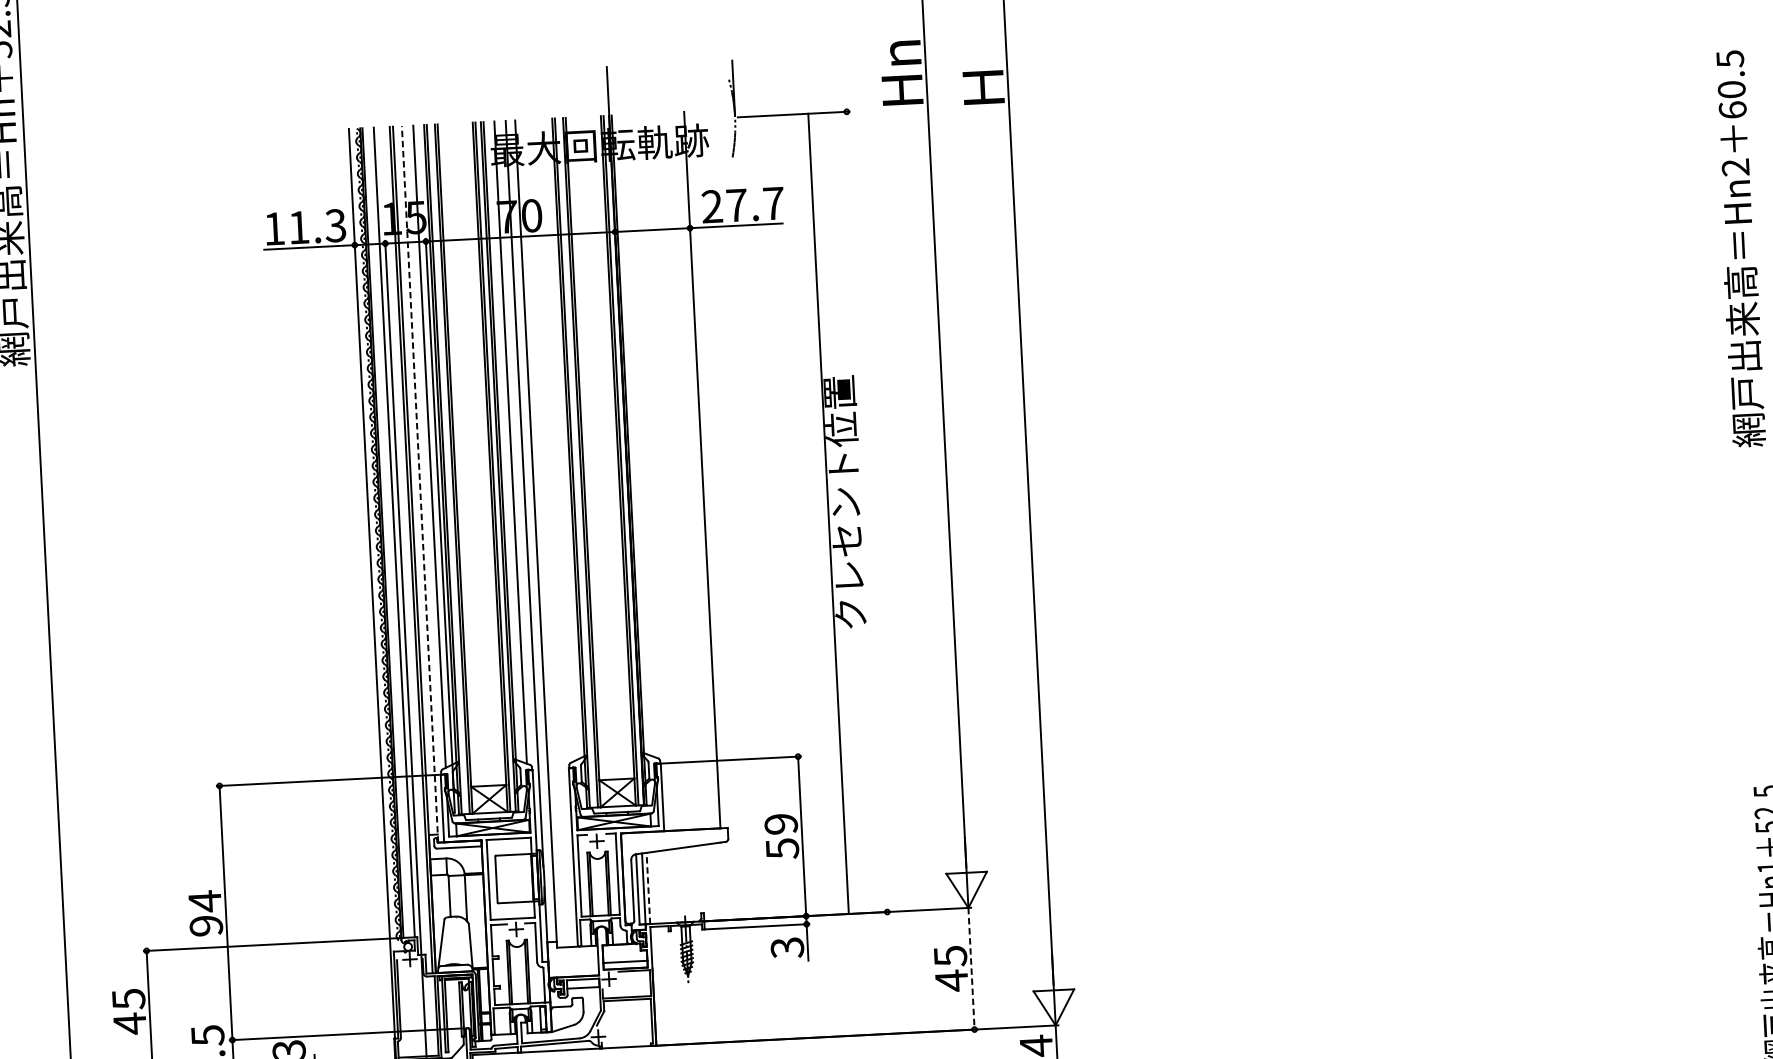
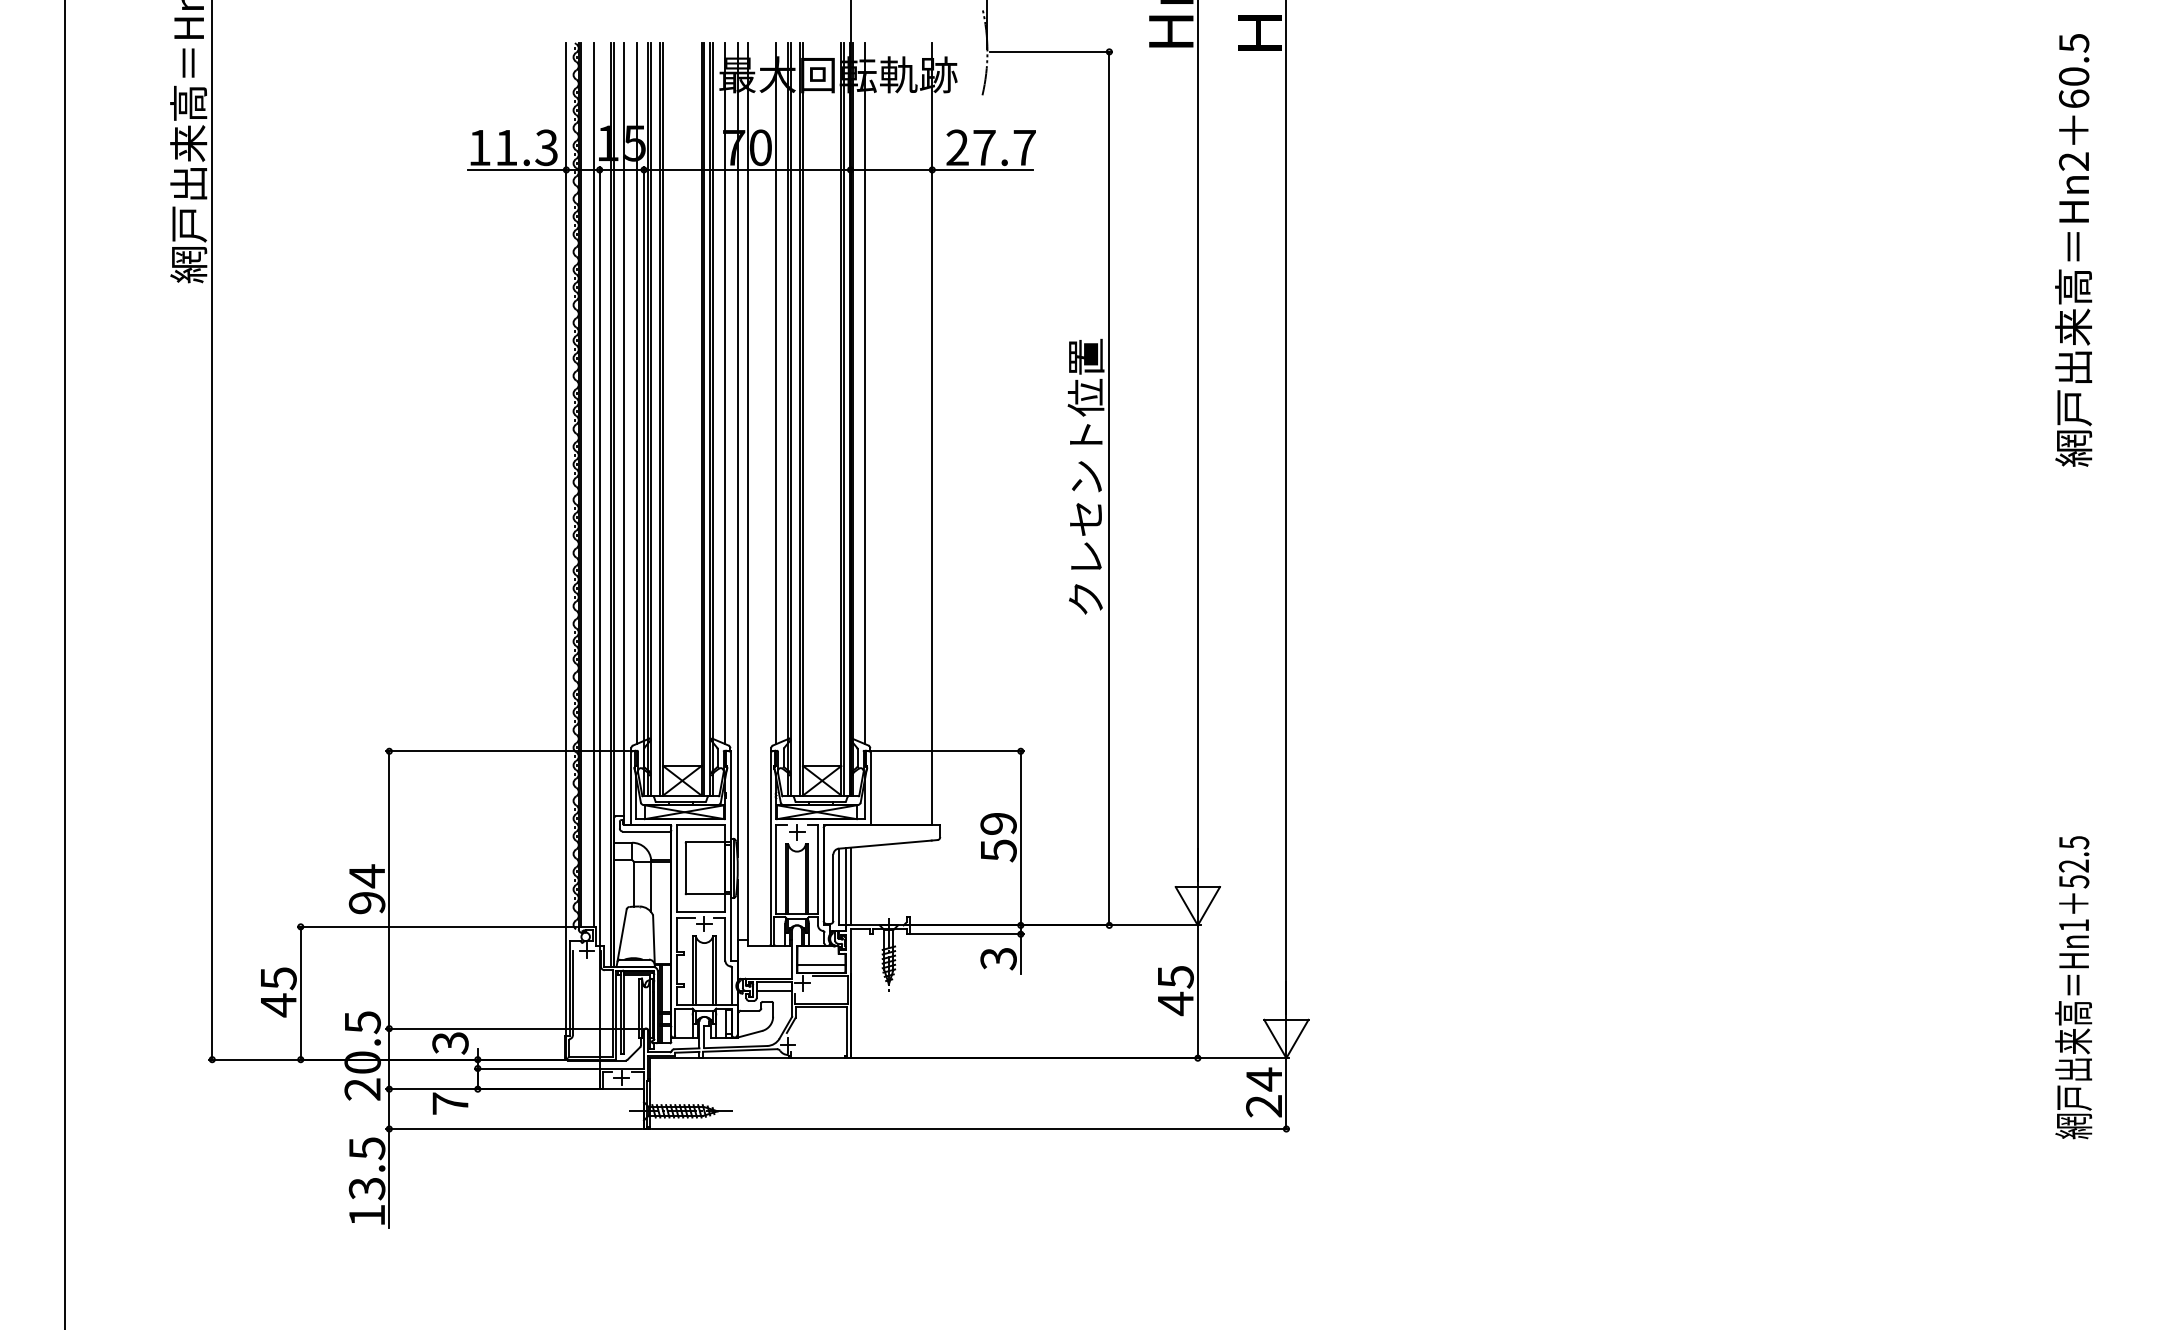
line: (639, 436) -> (865, 393), added
line: (557, 440) -> (776, 393), added
line: (420, 484) -> (624, 434), dashed -> solid
line: (828, 513) -> (1109, 488), moved
line: (648, 888) -> (850, 886), dashed -> solid
line: (971, 969) -> (1197, 992), dashed -> solid

